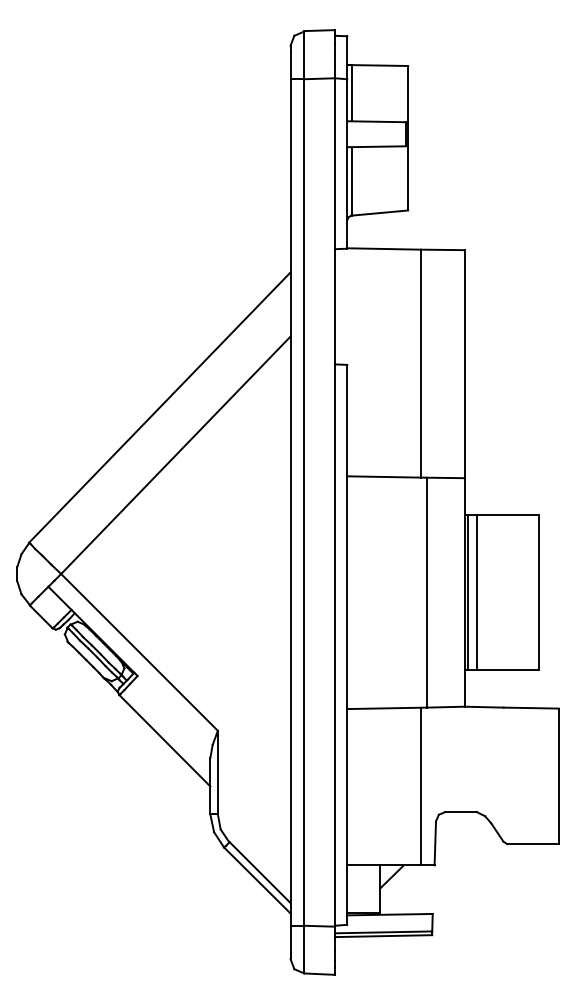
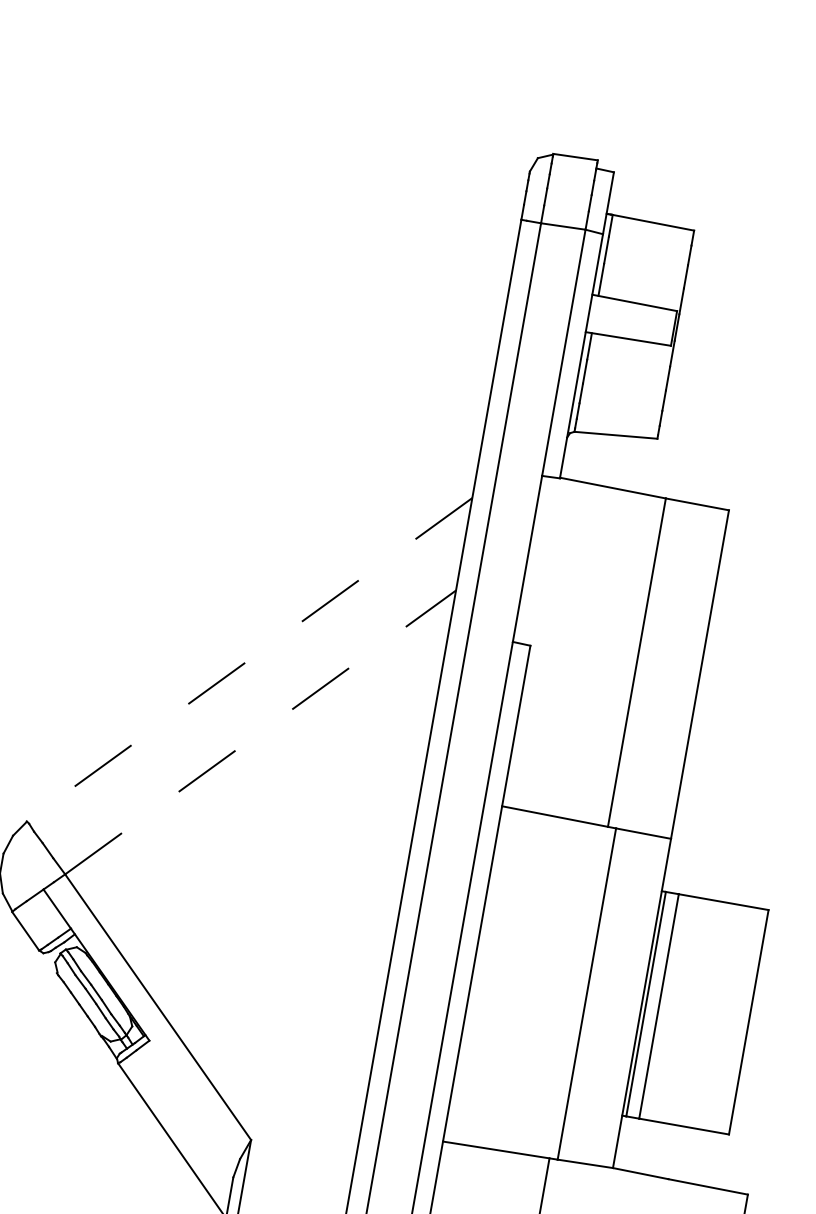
line: (159, 407) -> (249, 659), solid -> dashed
line: (176, 454) -> (261, 731), solid -> dashed

